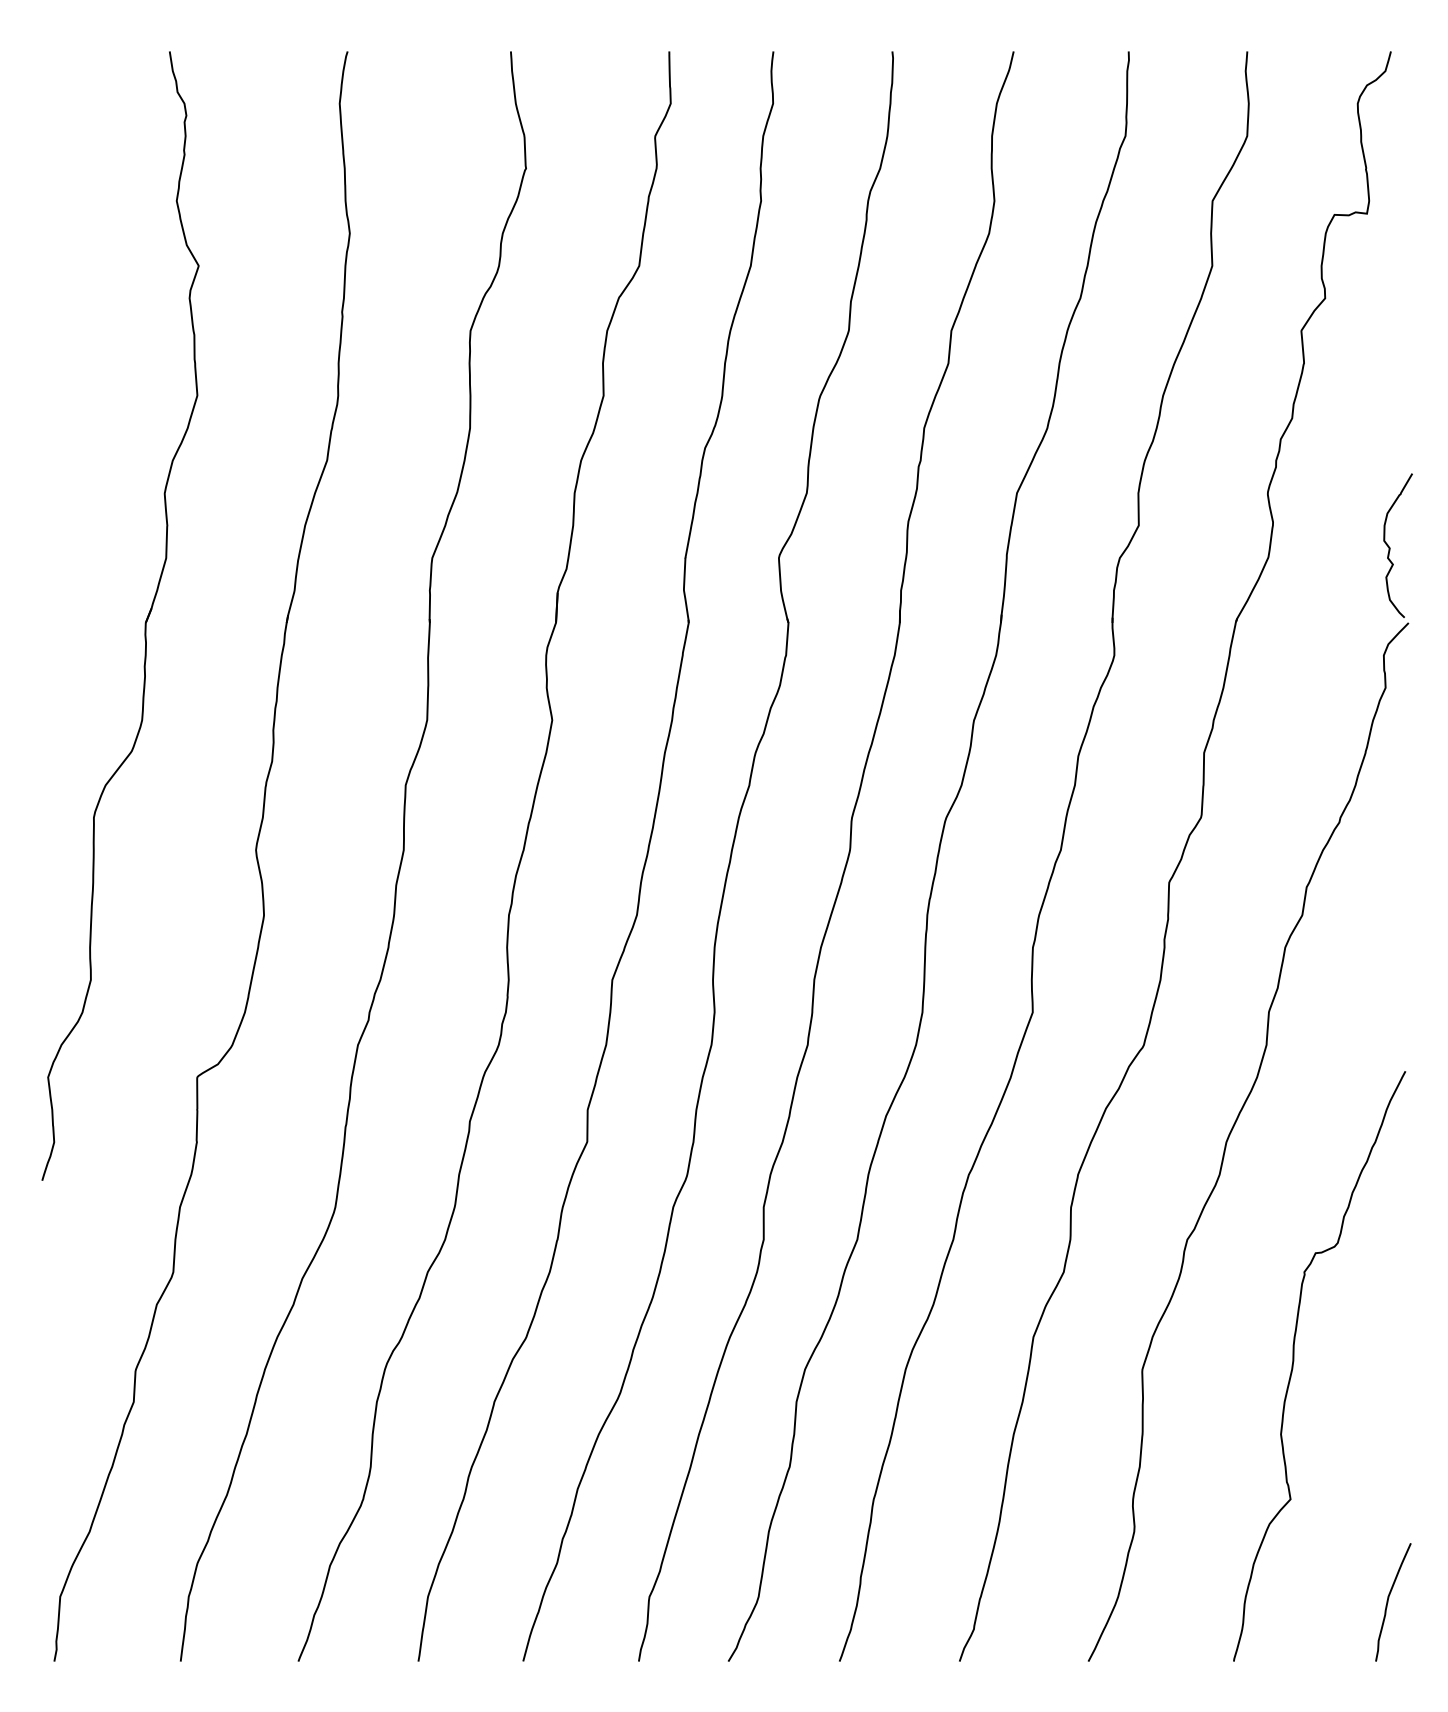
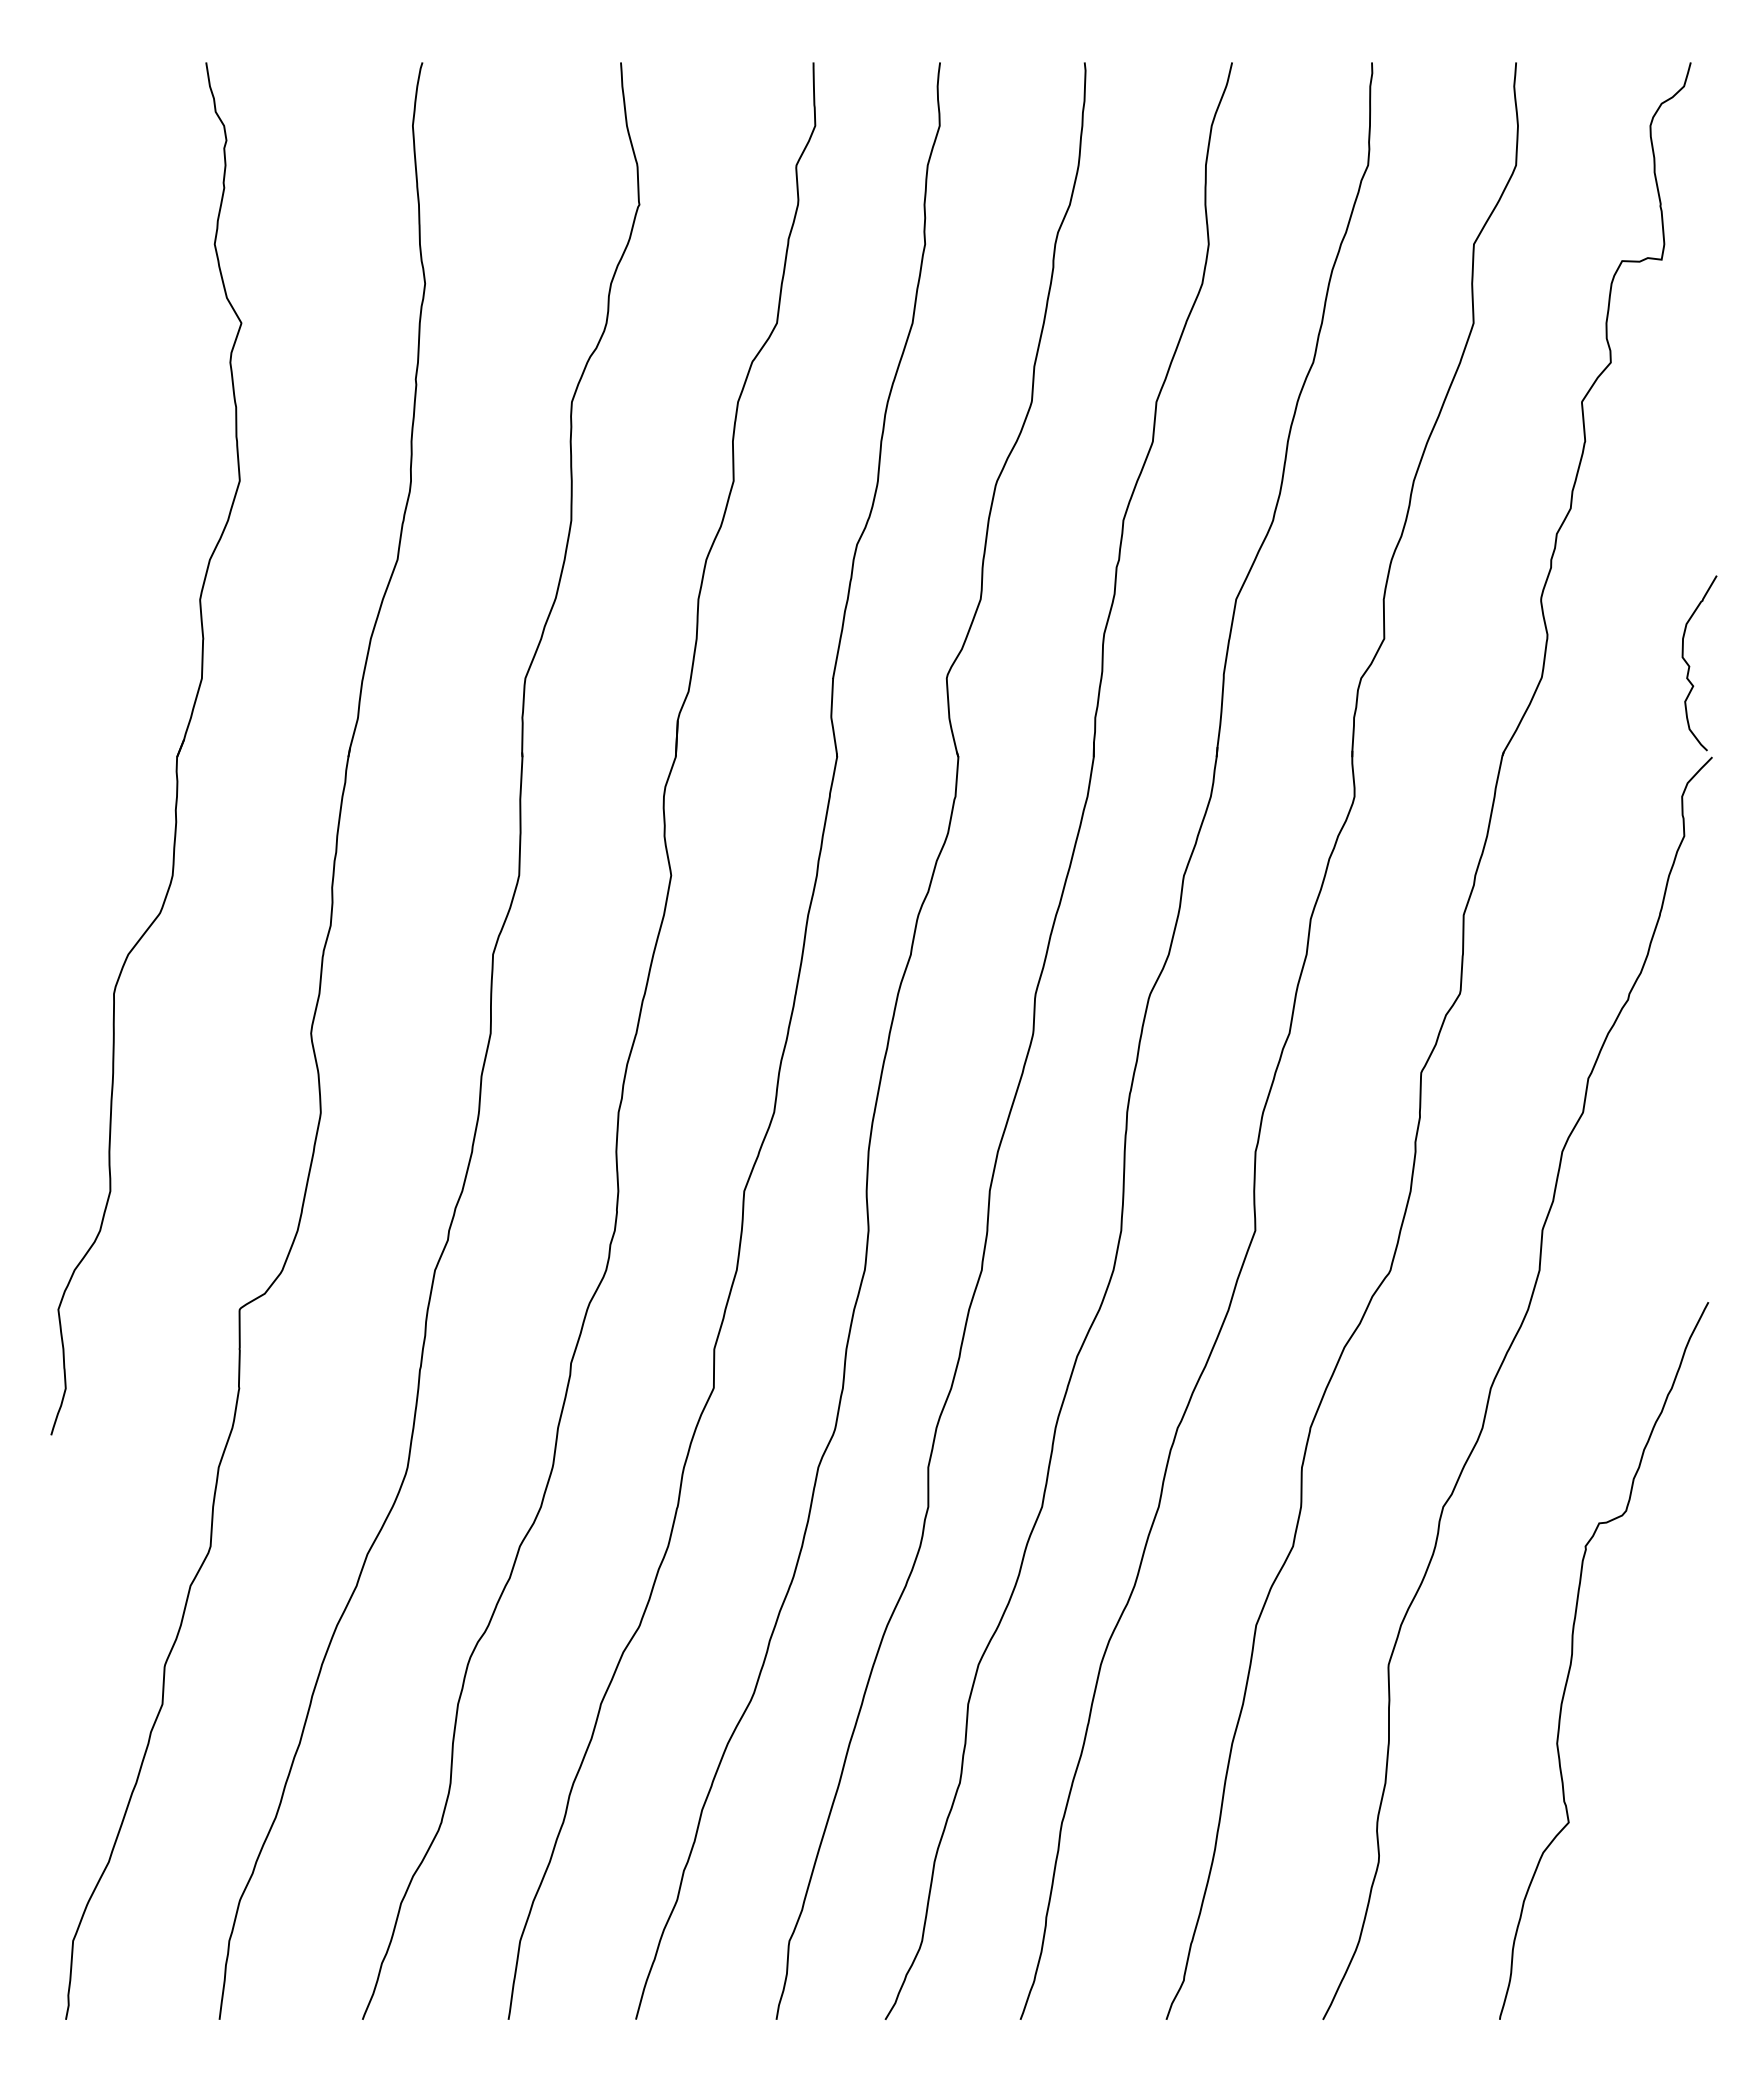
curve: (1388, 1602) -> (1687, 1947), removed

